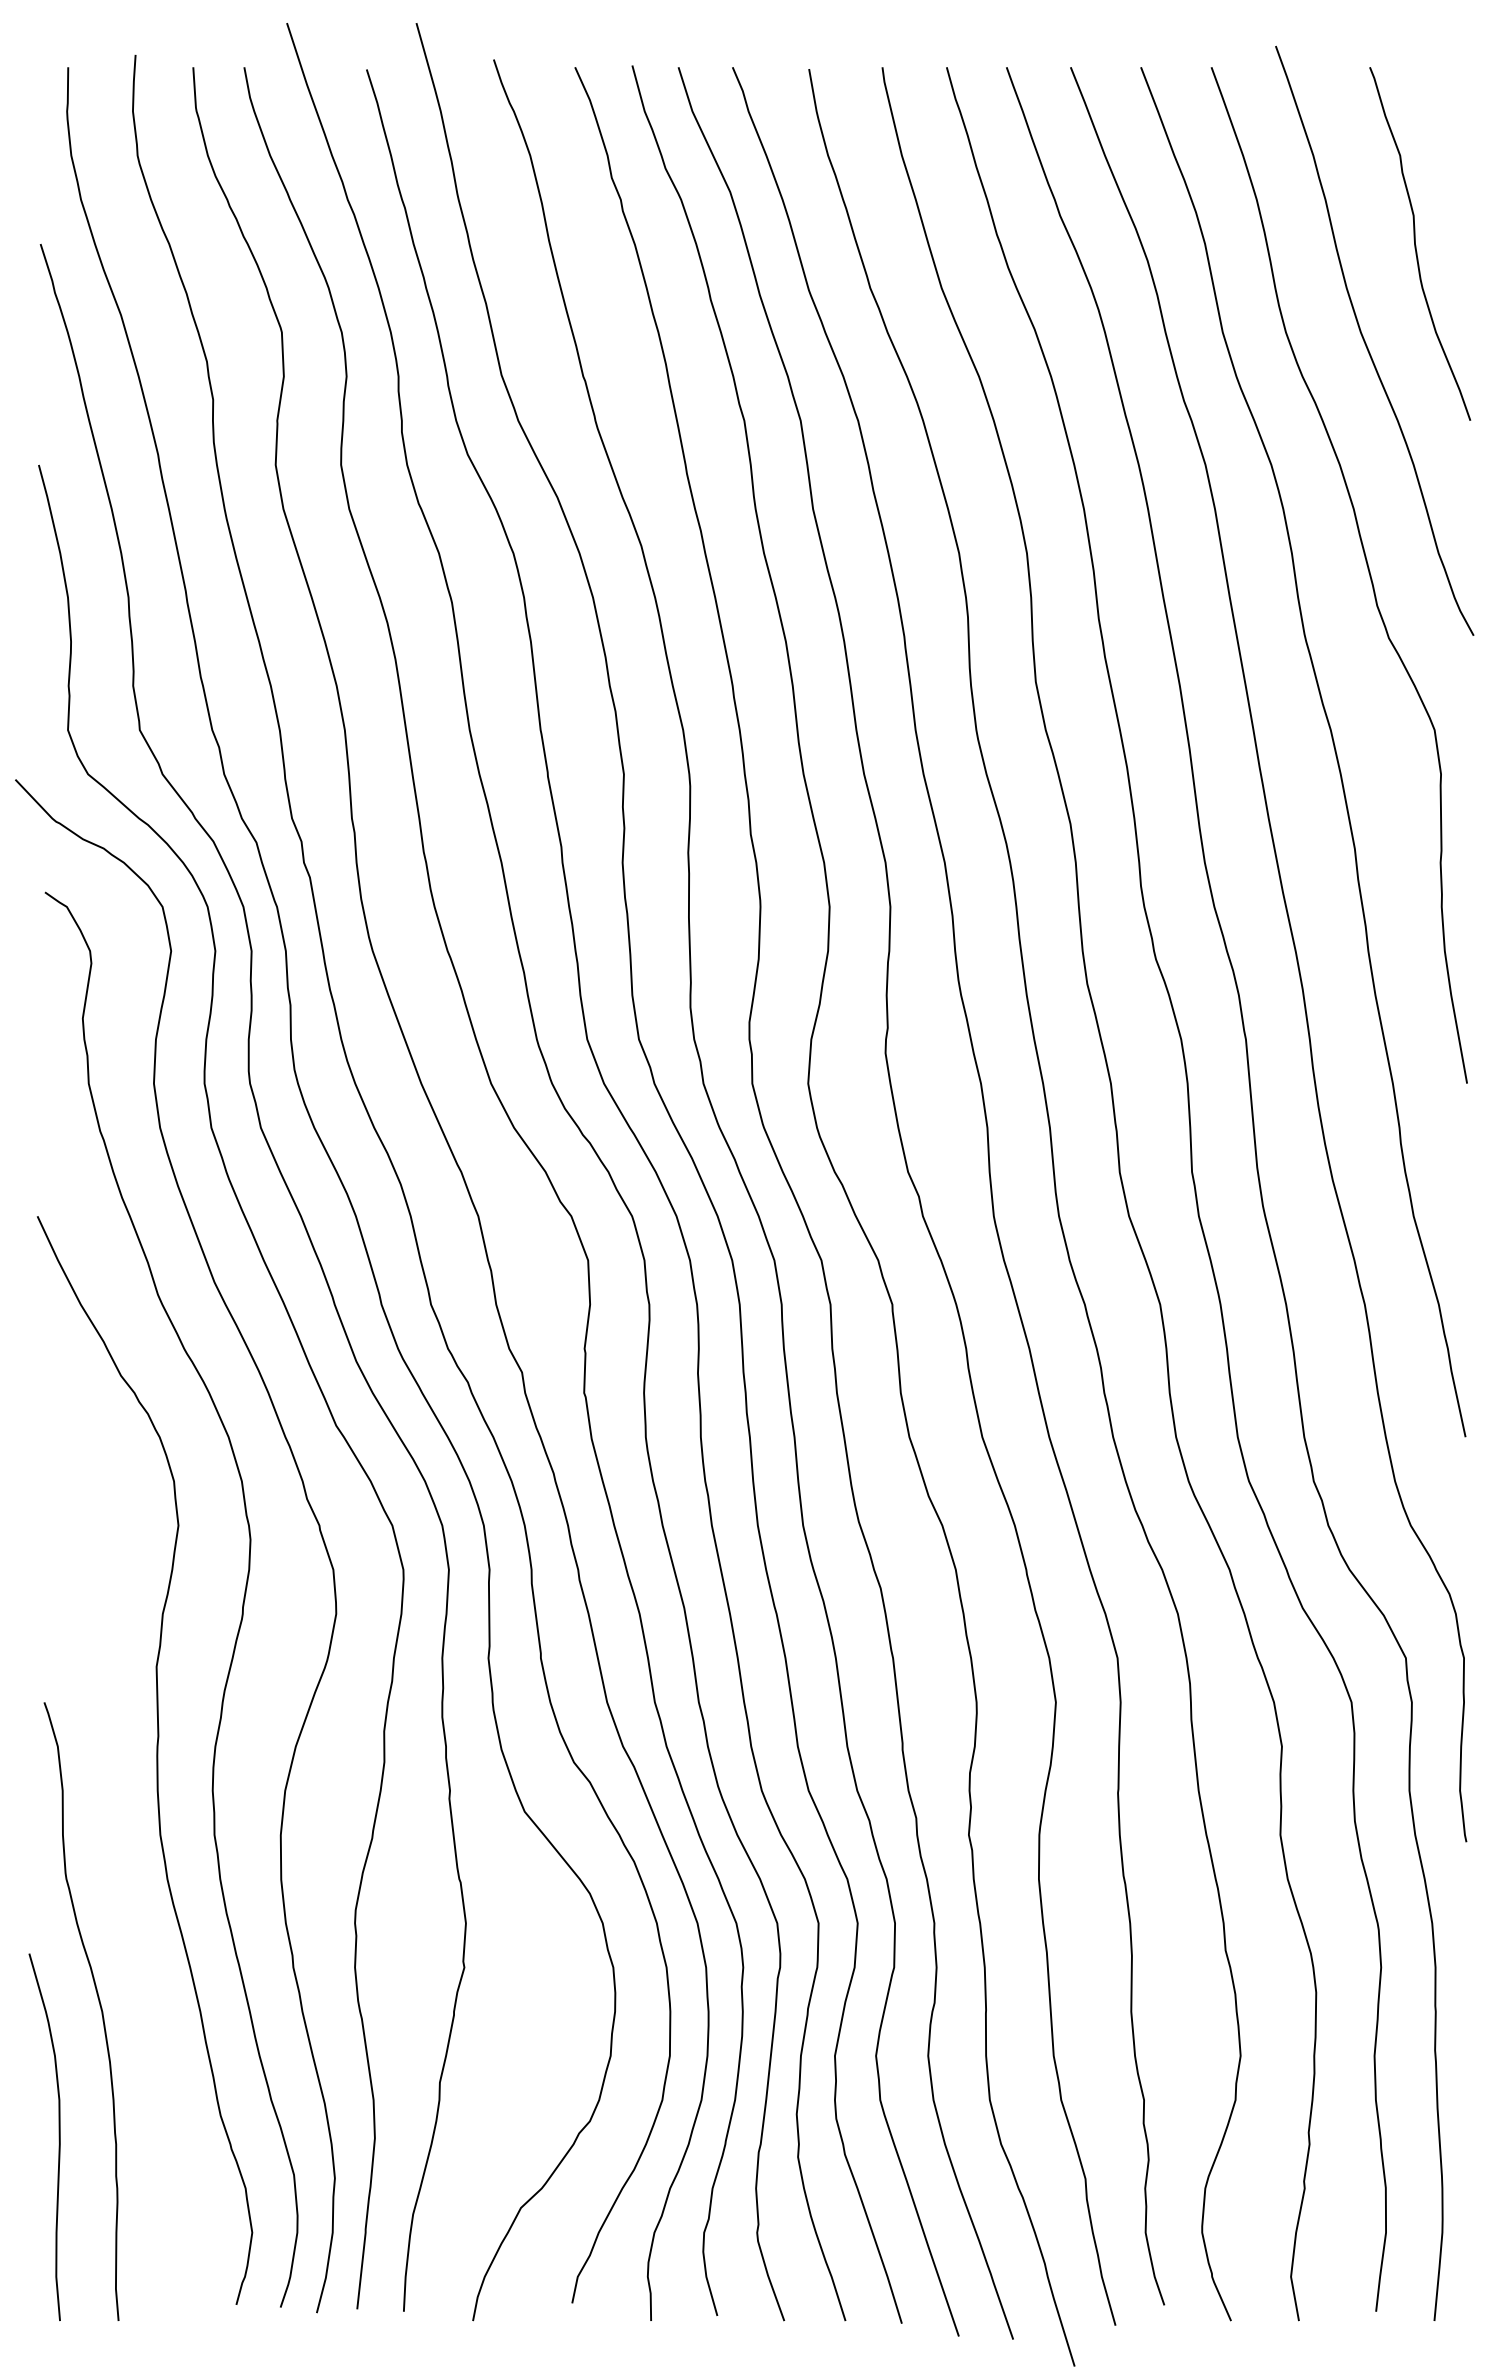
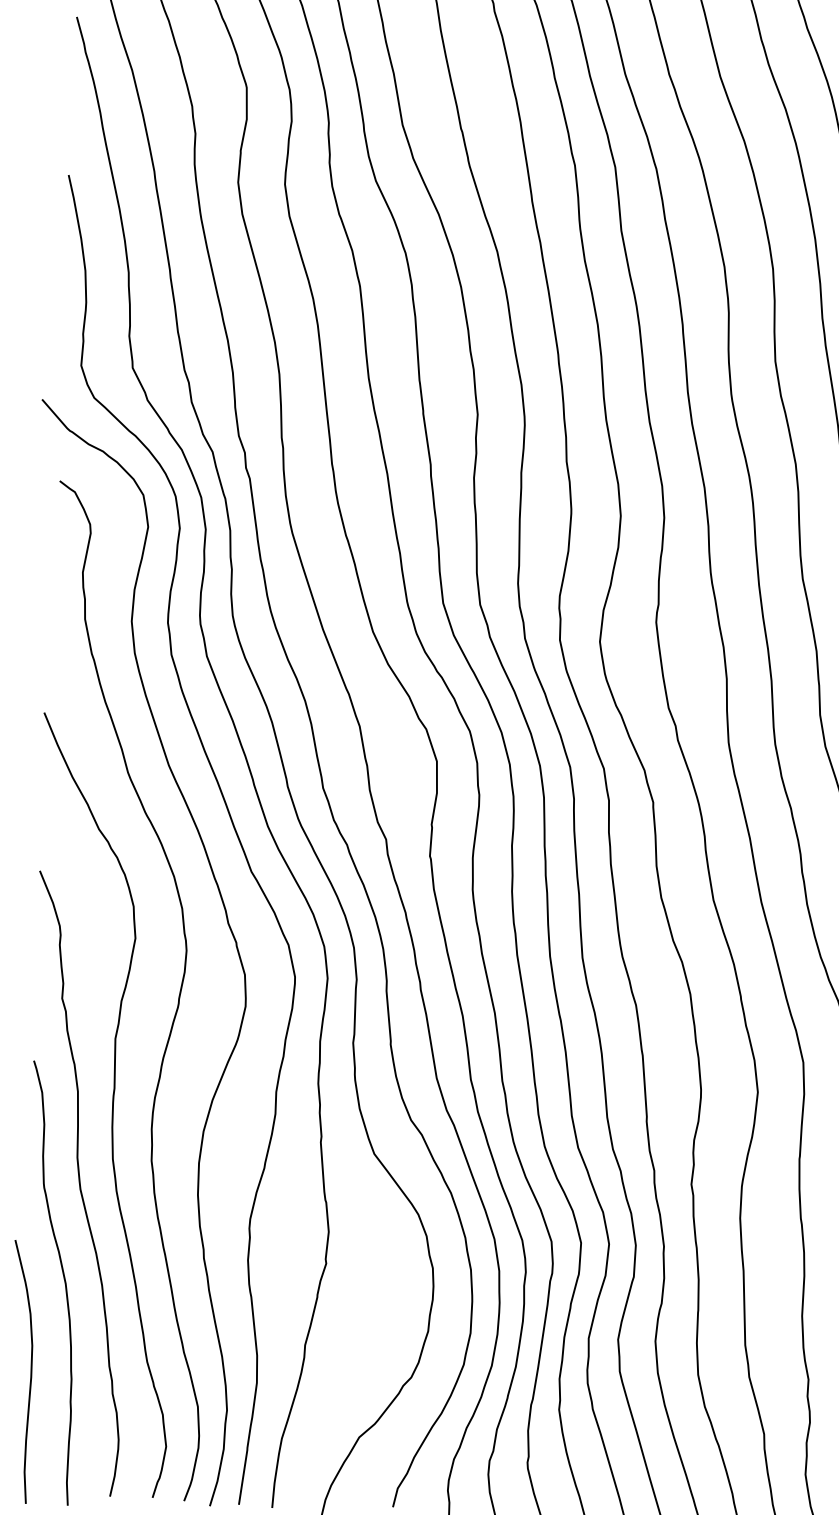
curve: (114, 1870) -> (78, 1183), added

